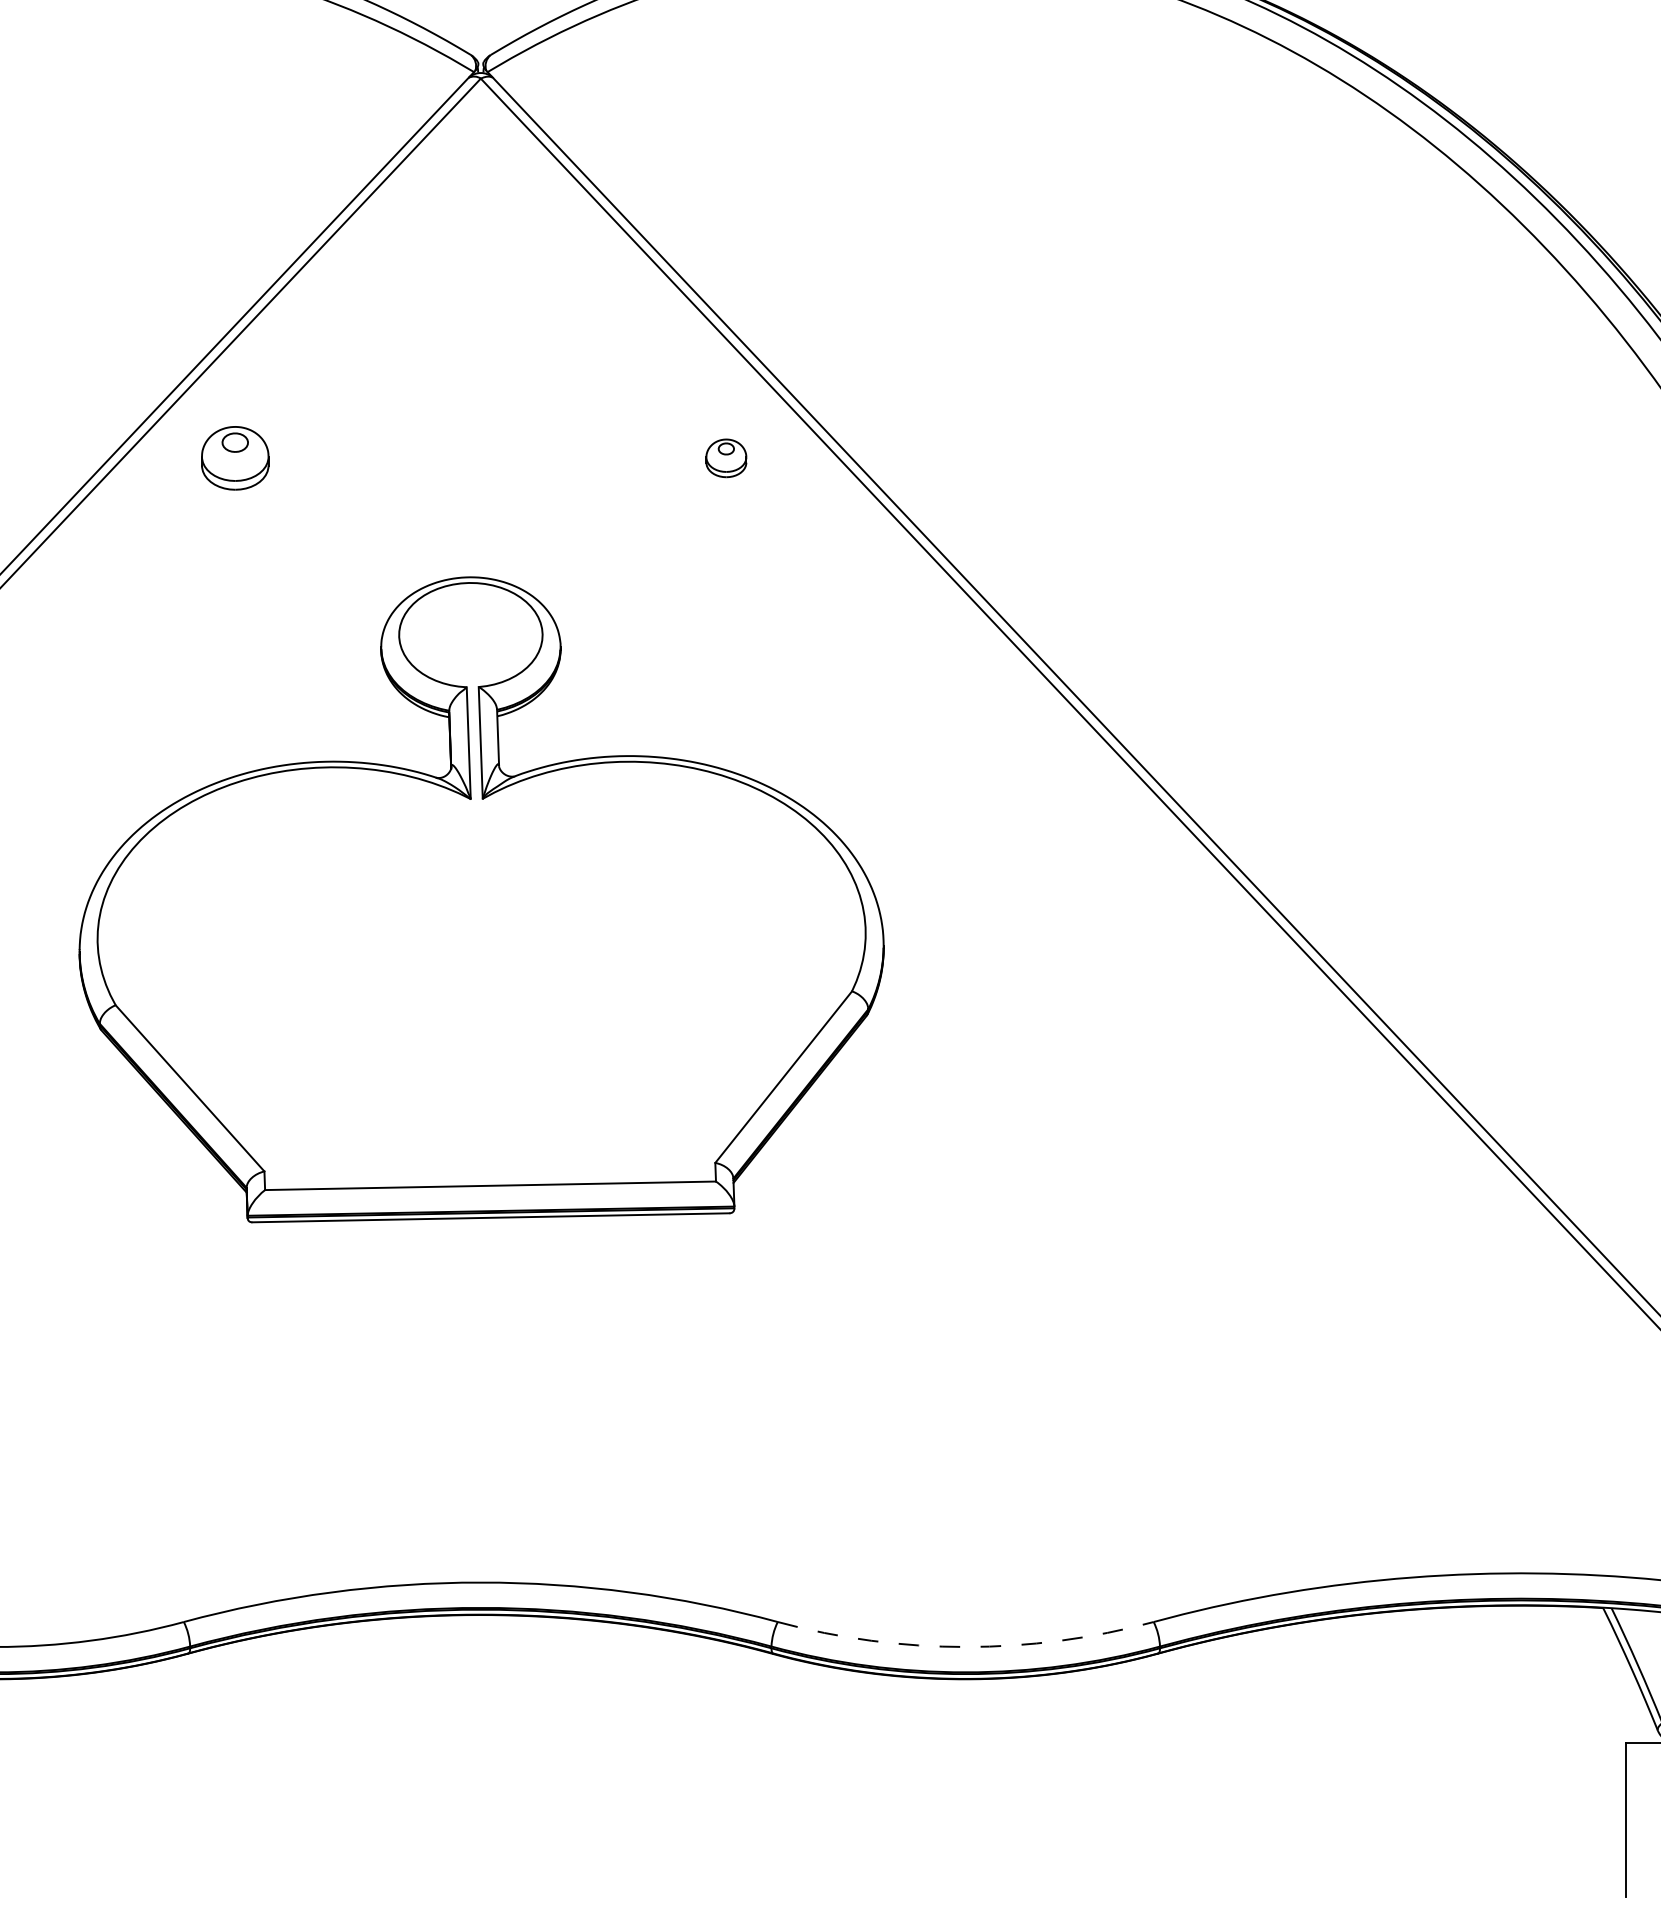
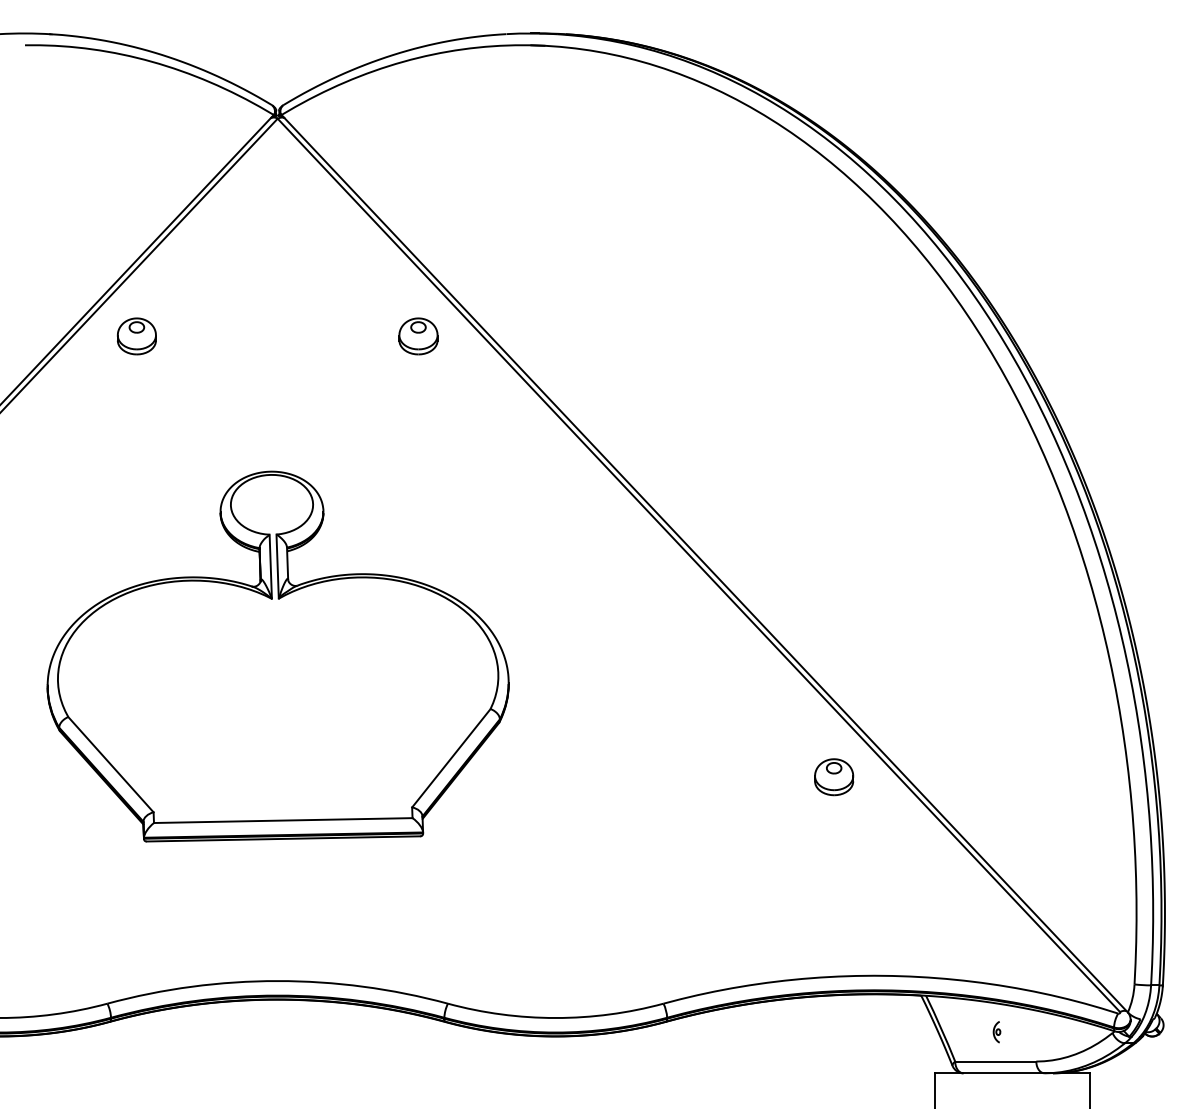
part: (726, 458) -> (418, 336), size x1.67
part: (480, 899) -> (277, 656), moved
part: (1451, 1227) -> (834, 777), added
arc: (965, 1647) -> (555, 1018), dashed -> solid

